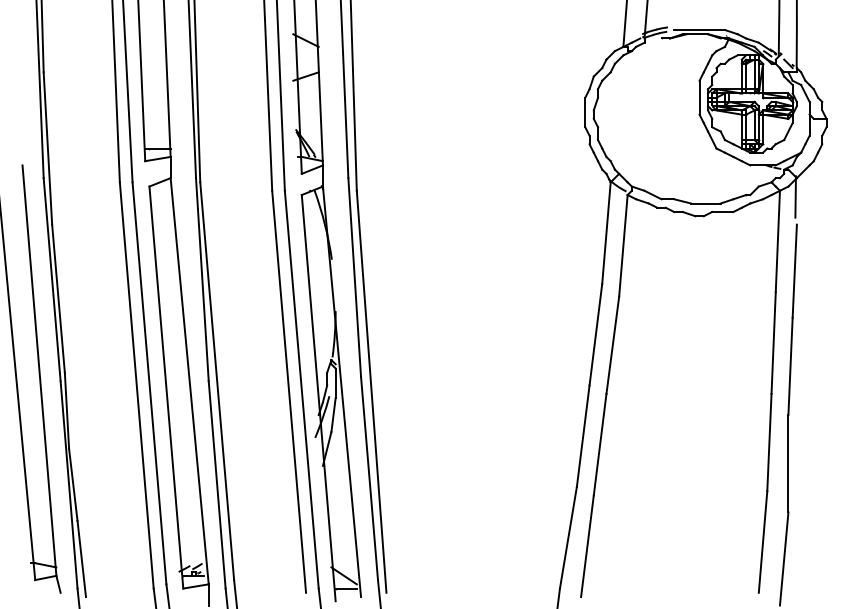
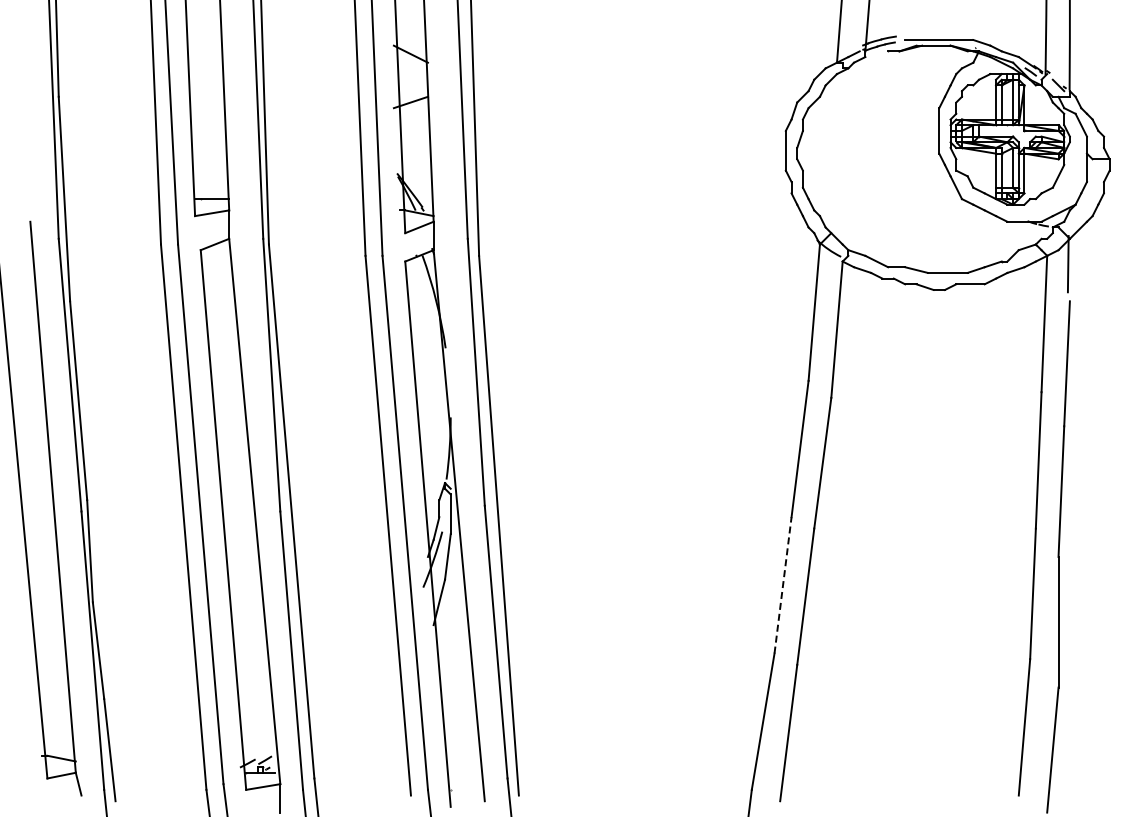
line: (583, 436) -> (783, 585), solid -> dashed
line: (344, 575) -> (462, 772), removed
line: (345, 588) -> (464, 789), removed

